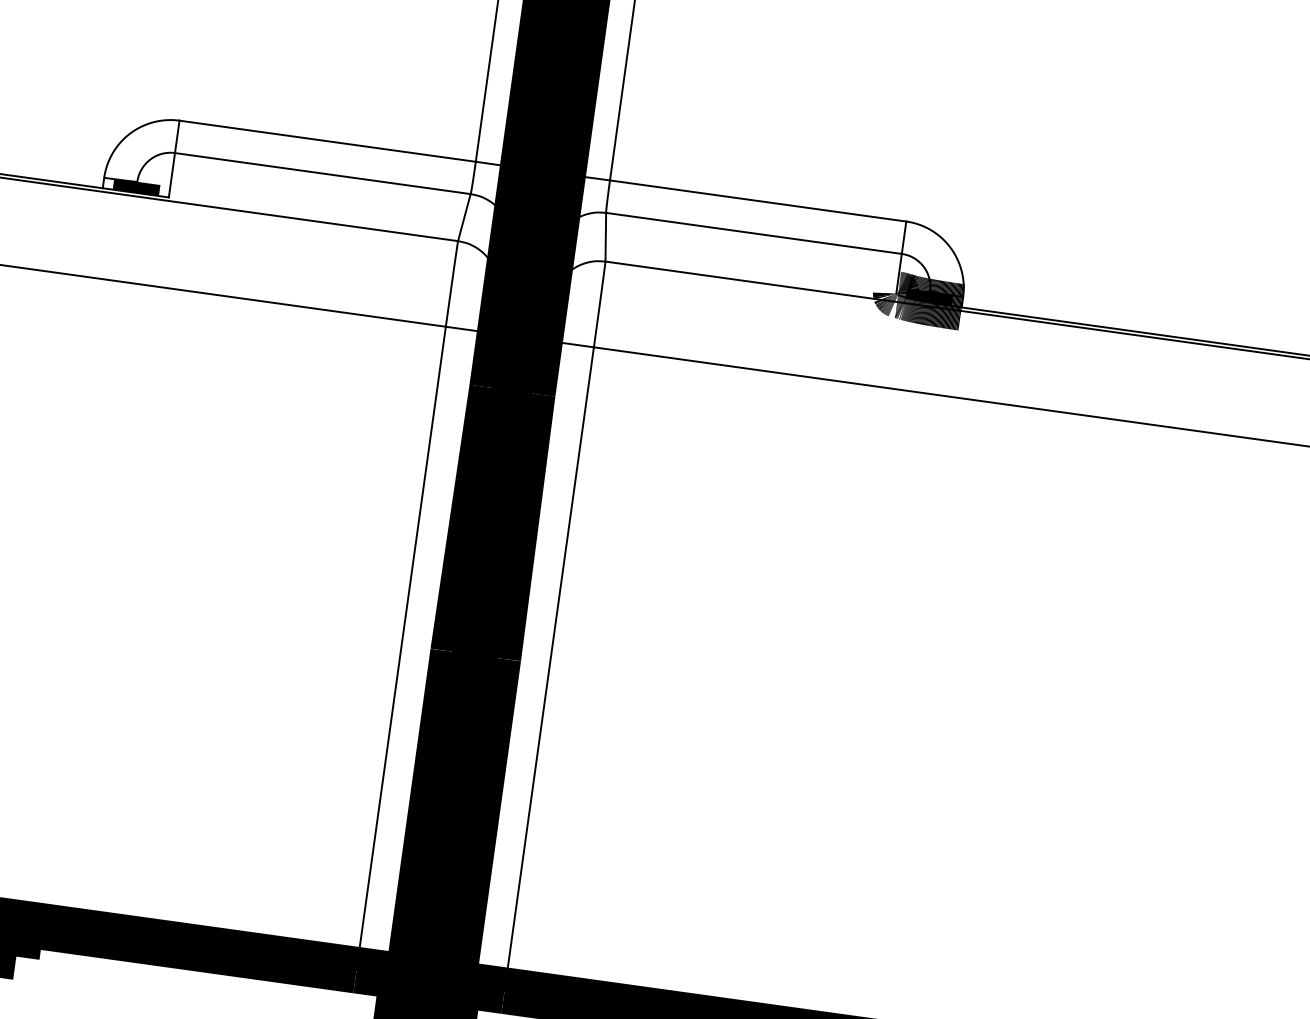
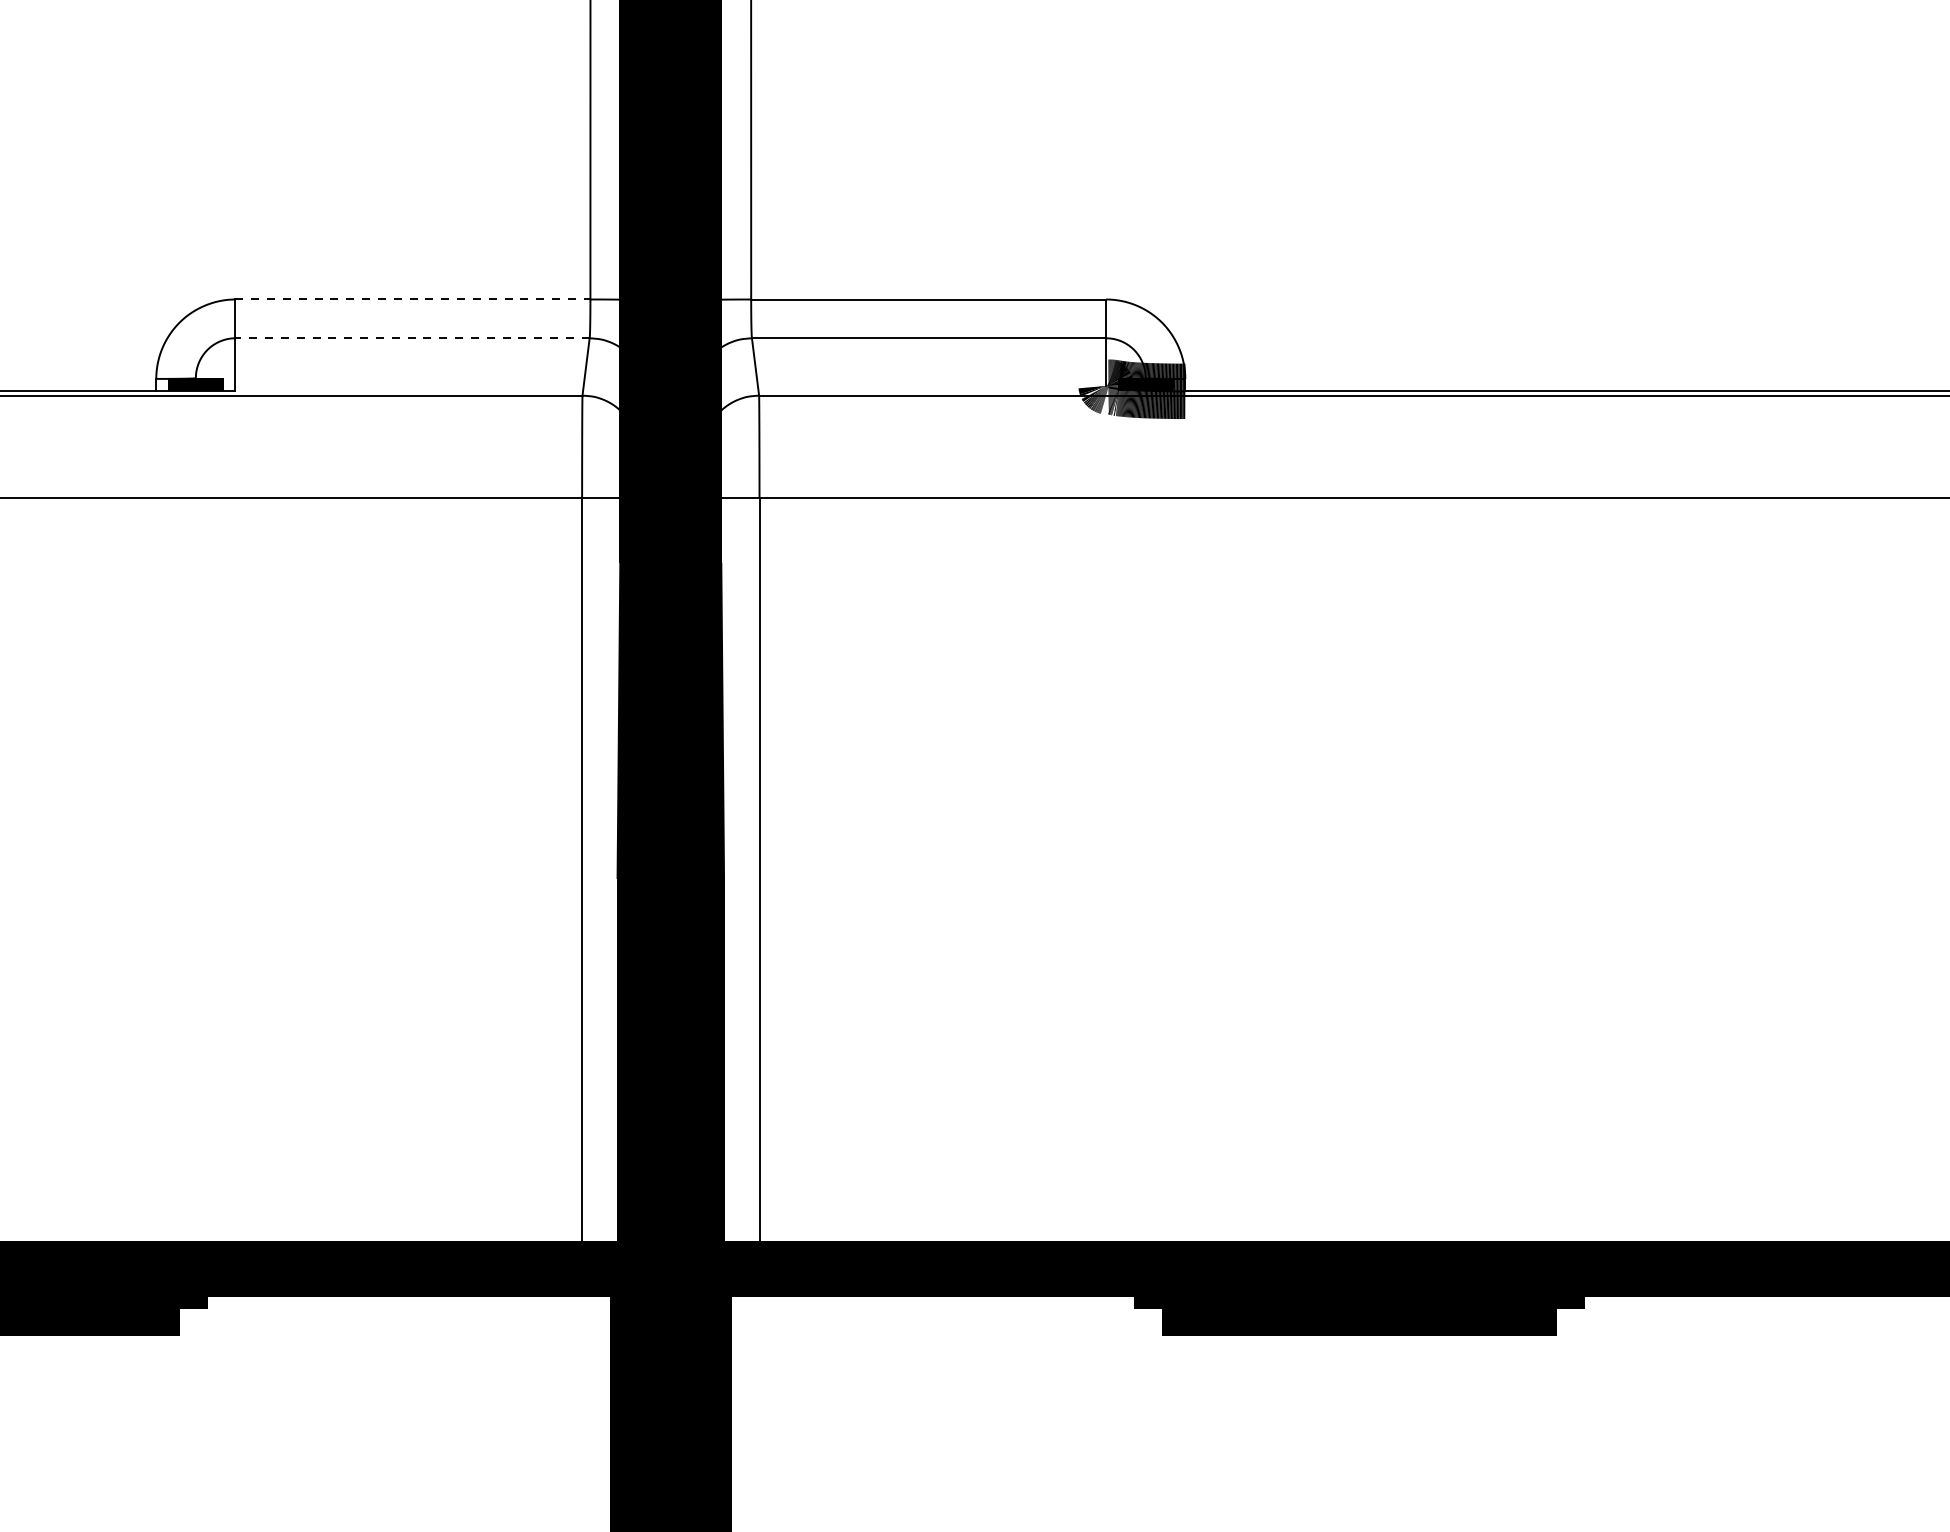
line: (328, 141) -> (413, 299), solid -> dashed
line: (322, 173) -> (412, 338), solid -> dashed

